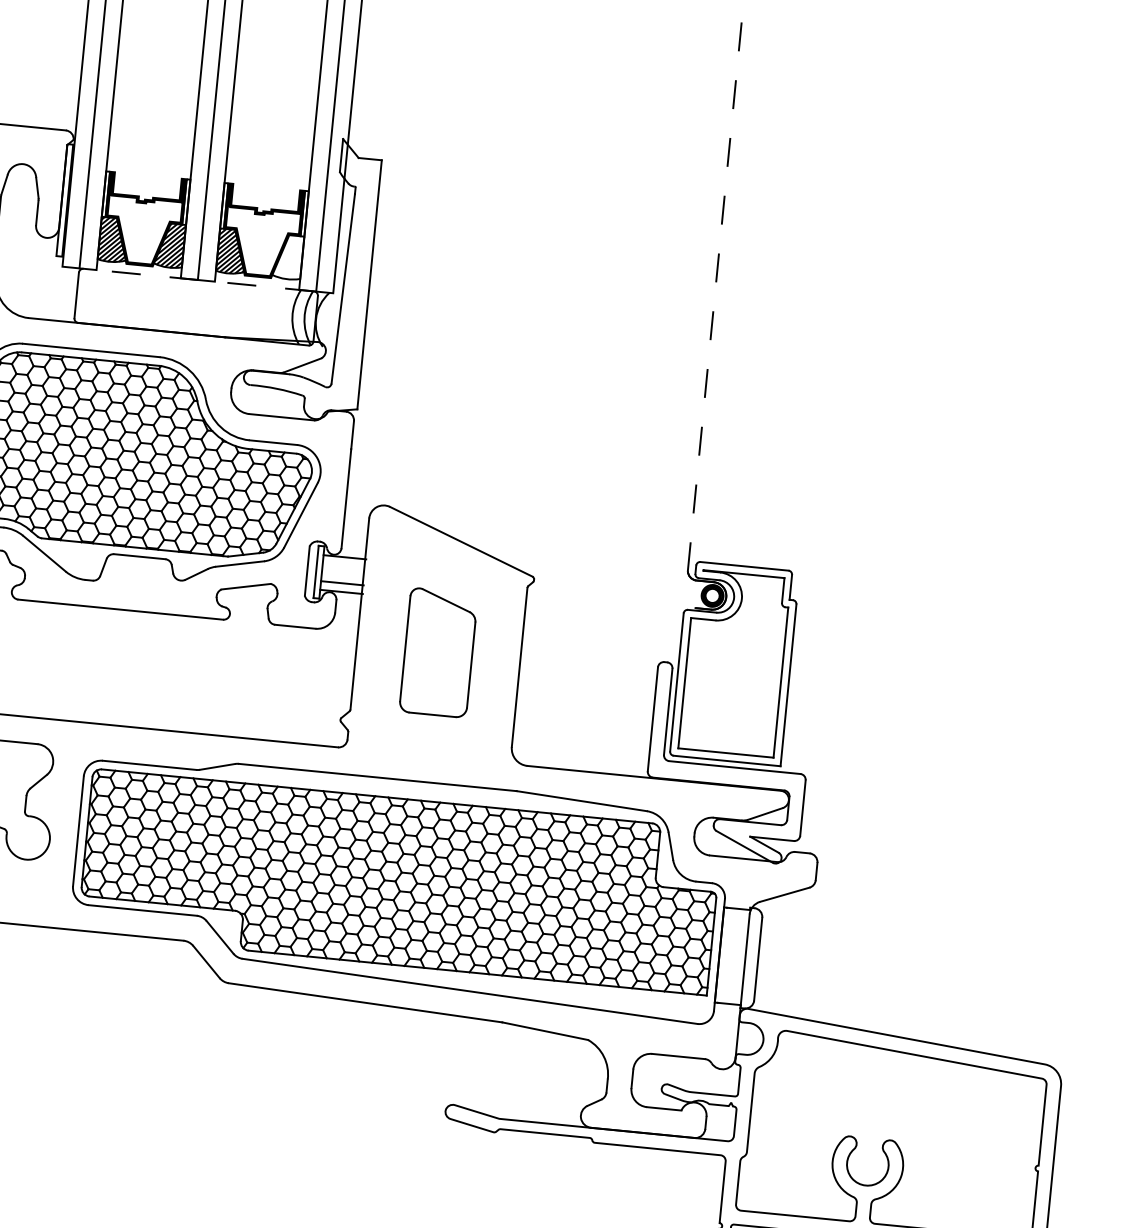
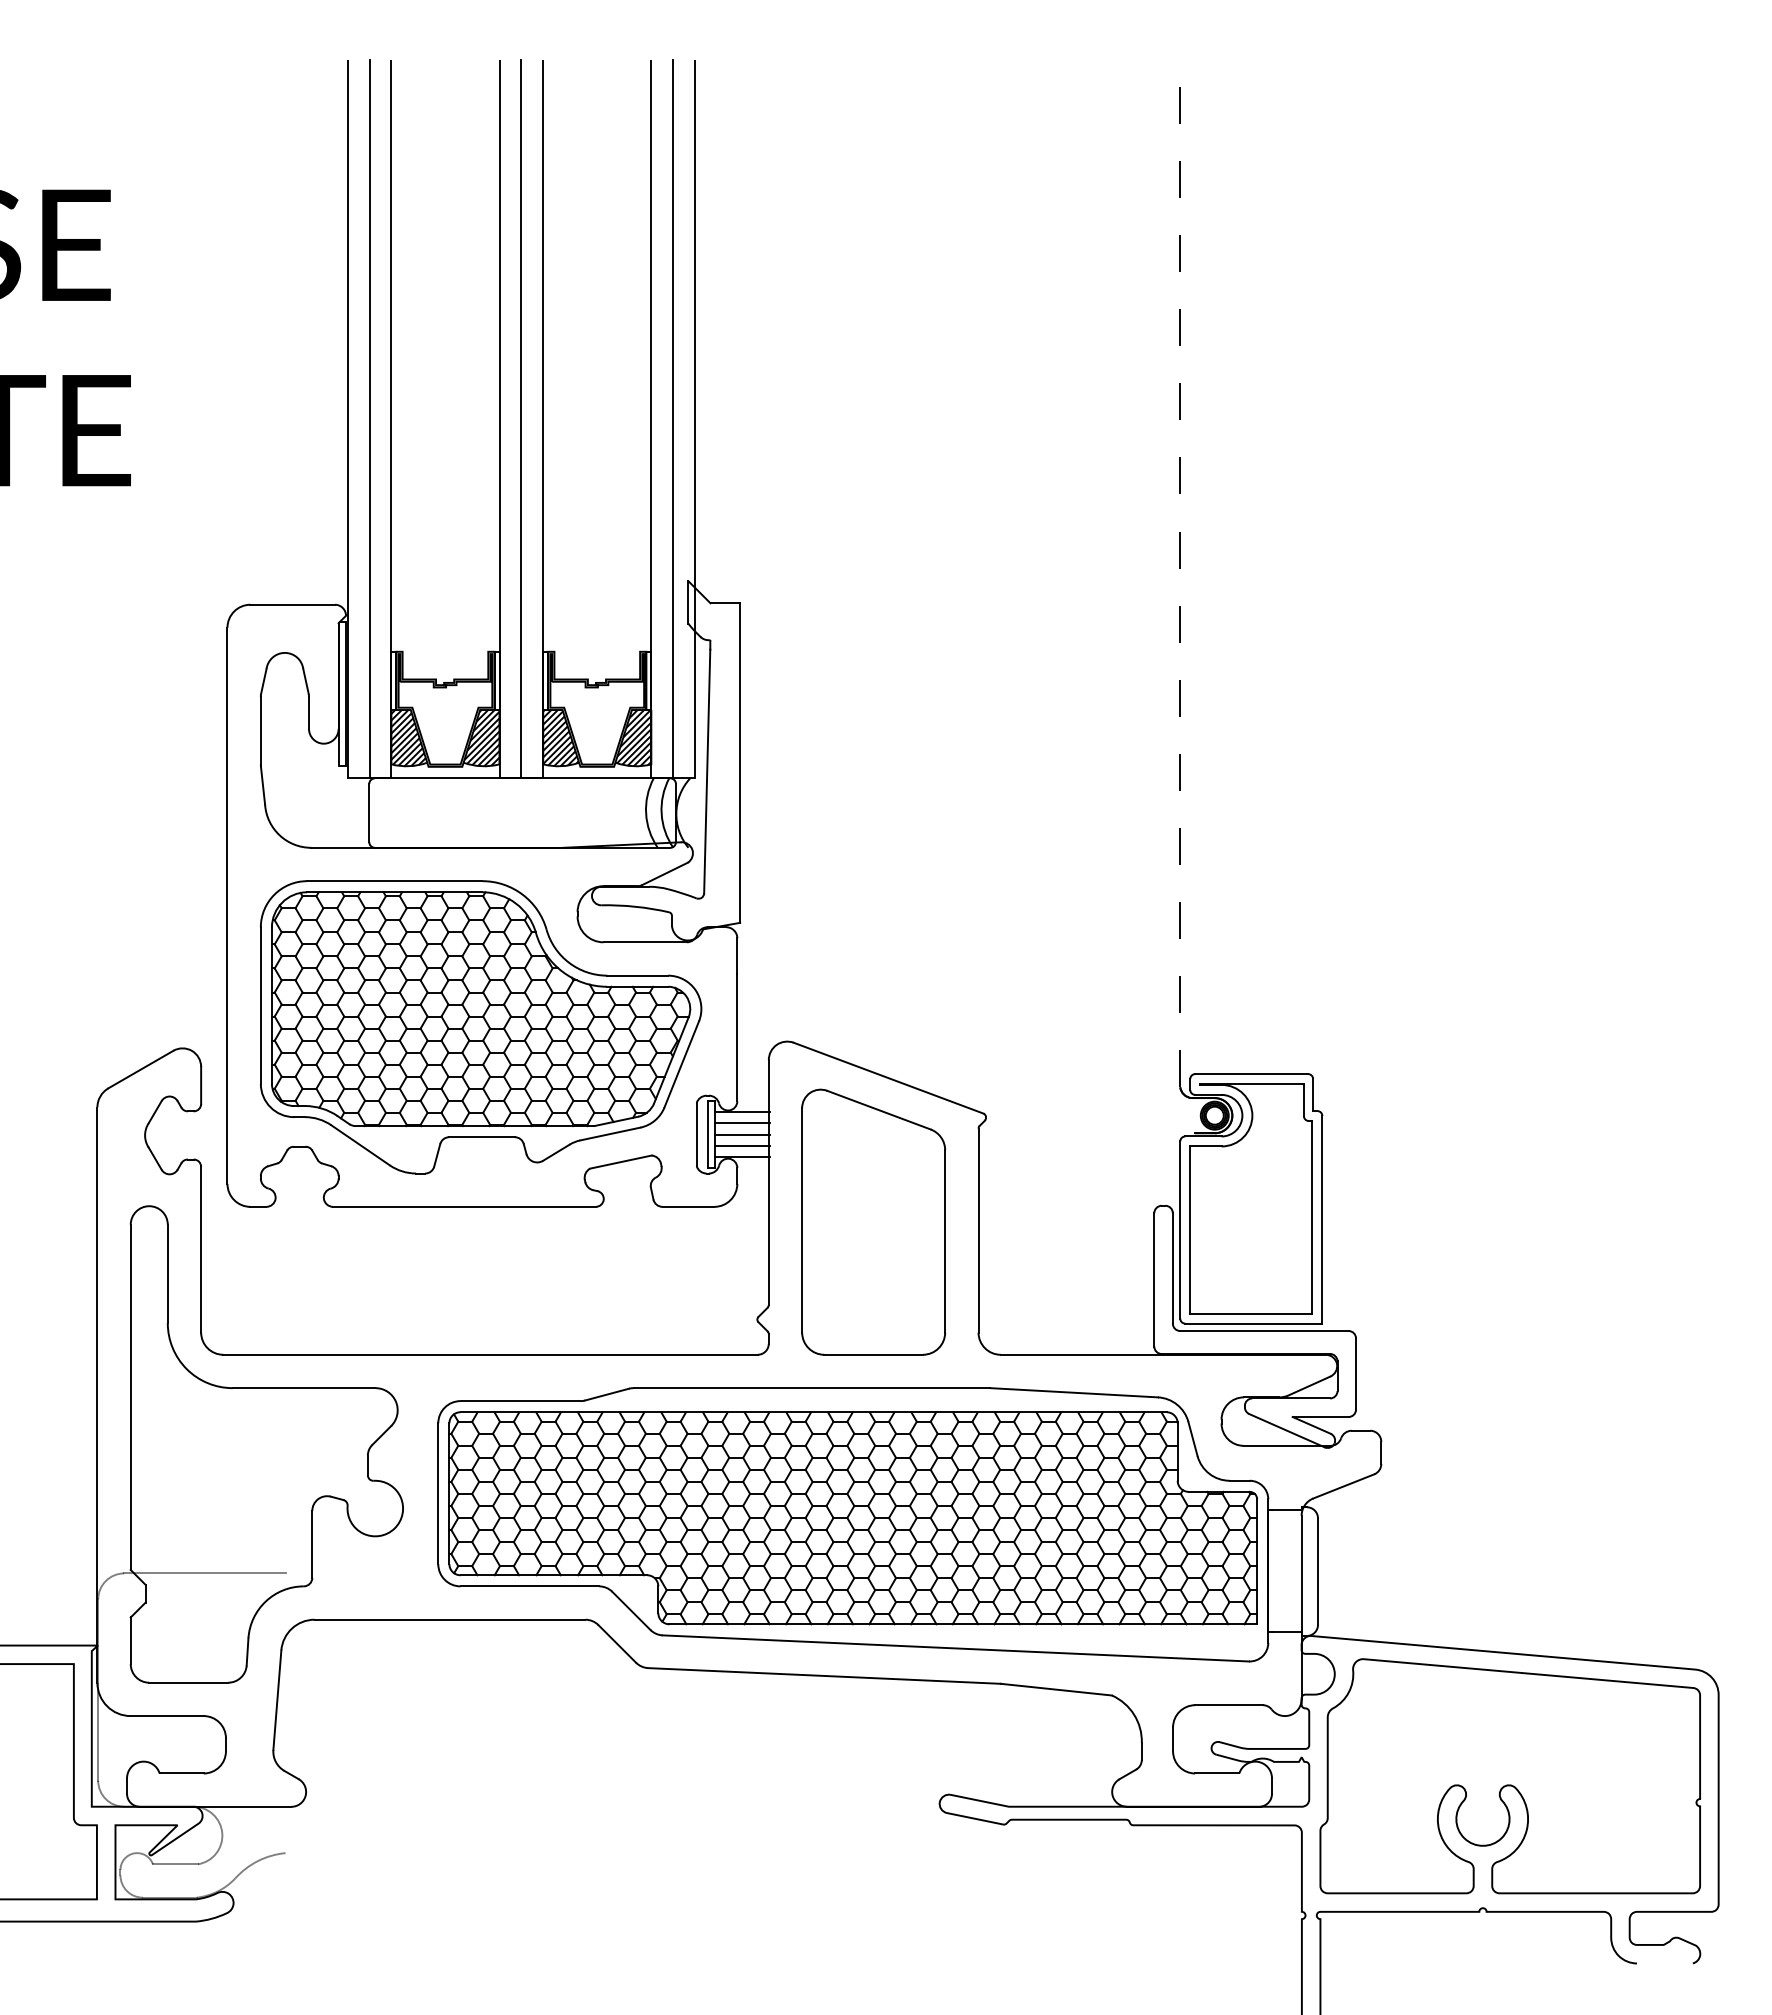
hatch: (289, 257) -> (634, 738), added
line: (198, 280) -> (522, 778), dashed -> solid
line: (343, 565) -> (742, 1123), added
line: (343, 574) -> (742, 1134), added
part: (438, 652) -> (873, 1221), size x1.67

